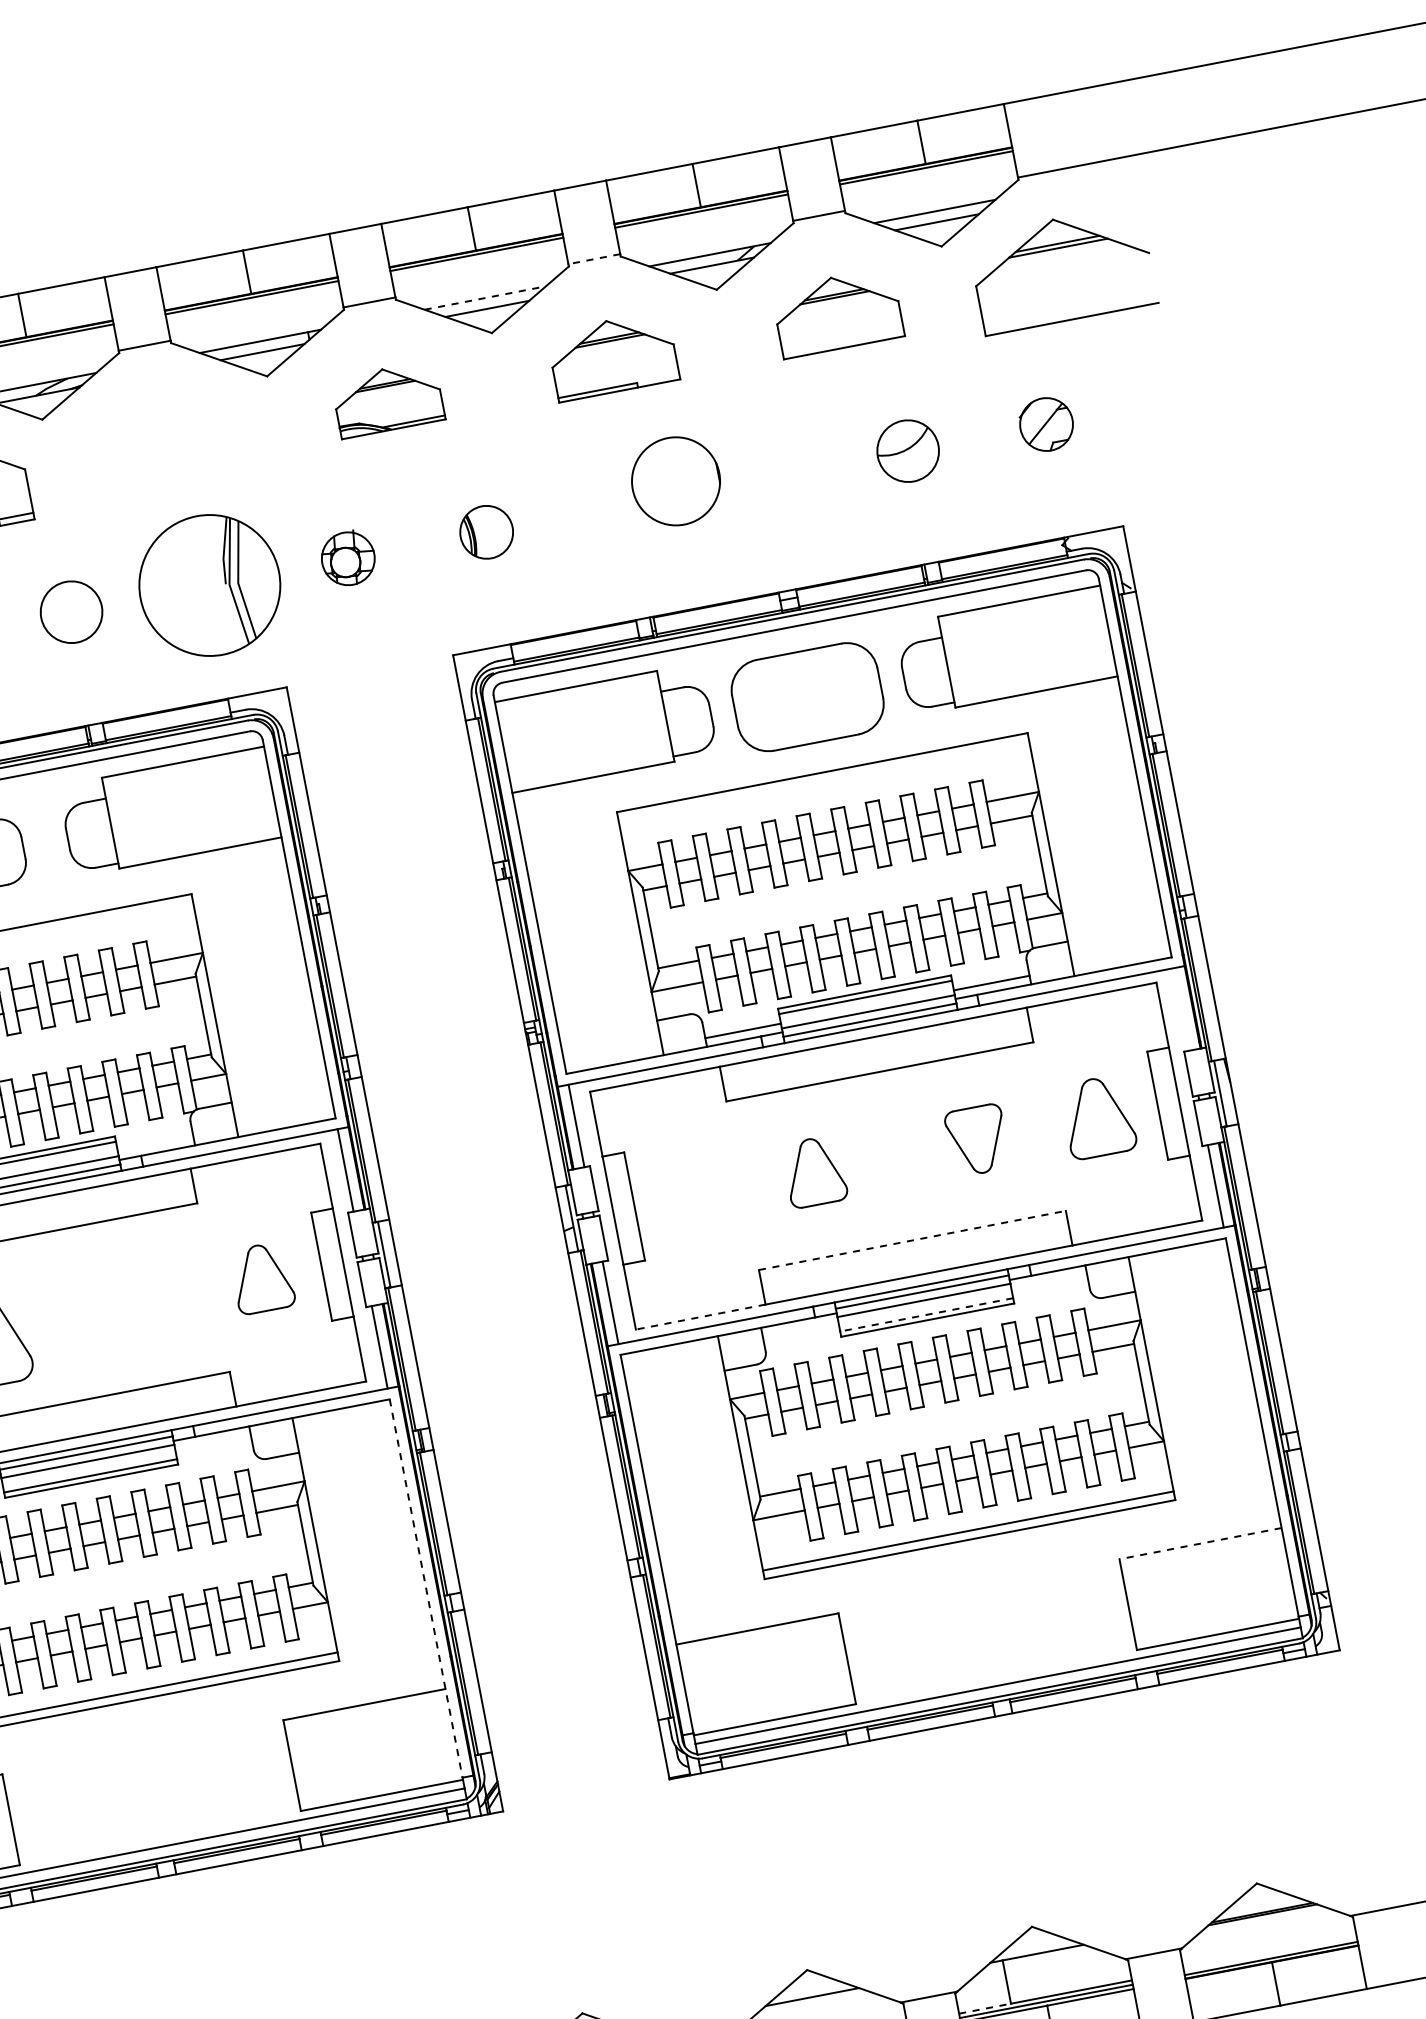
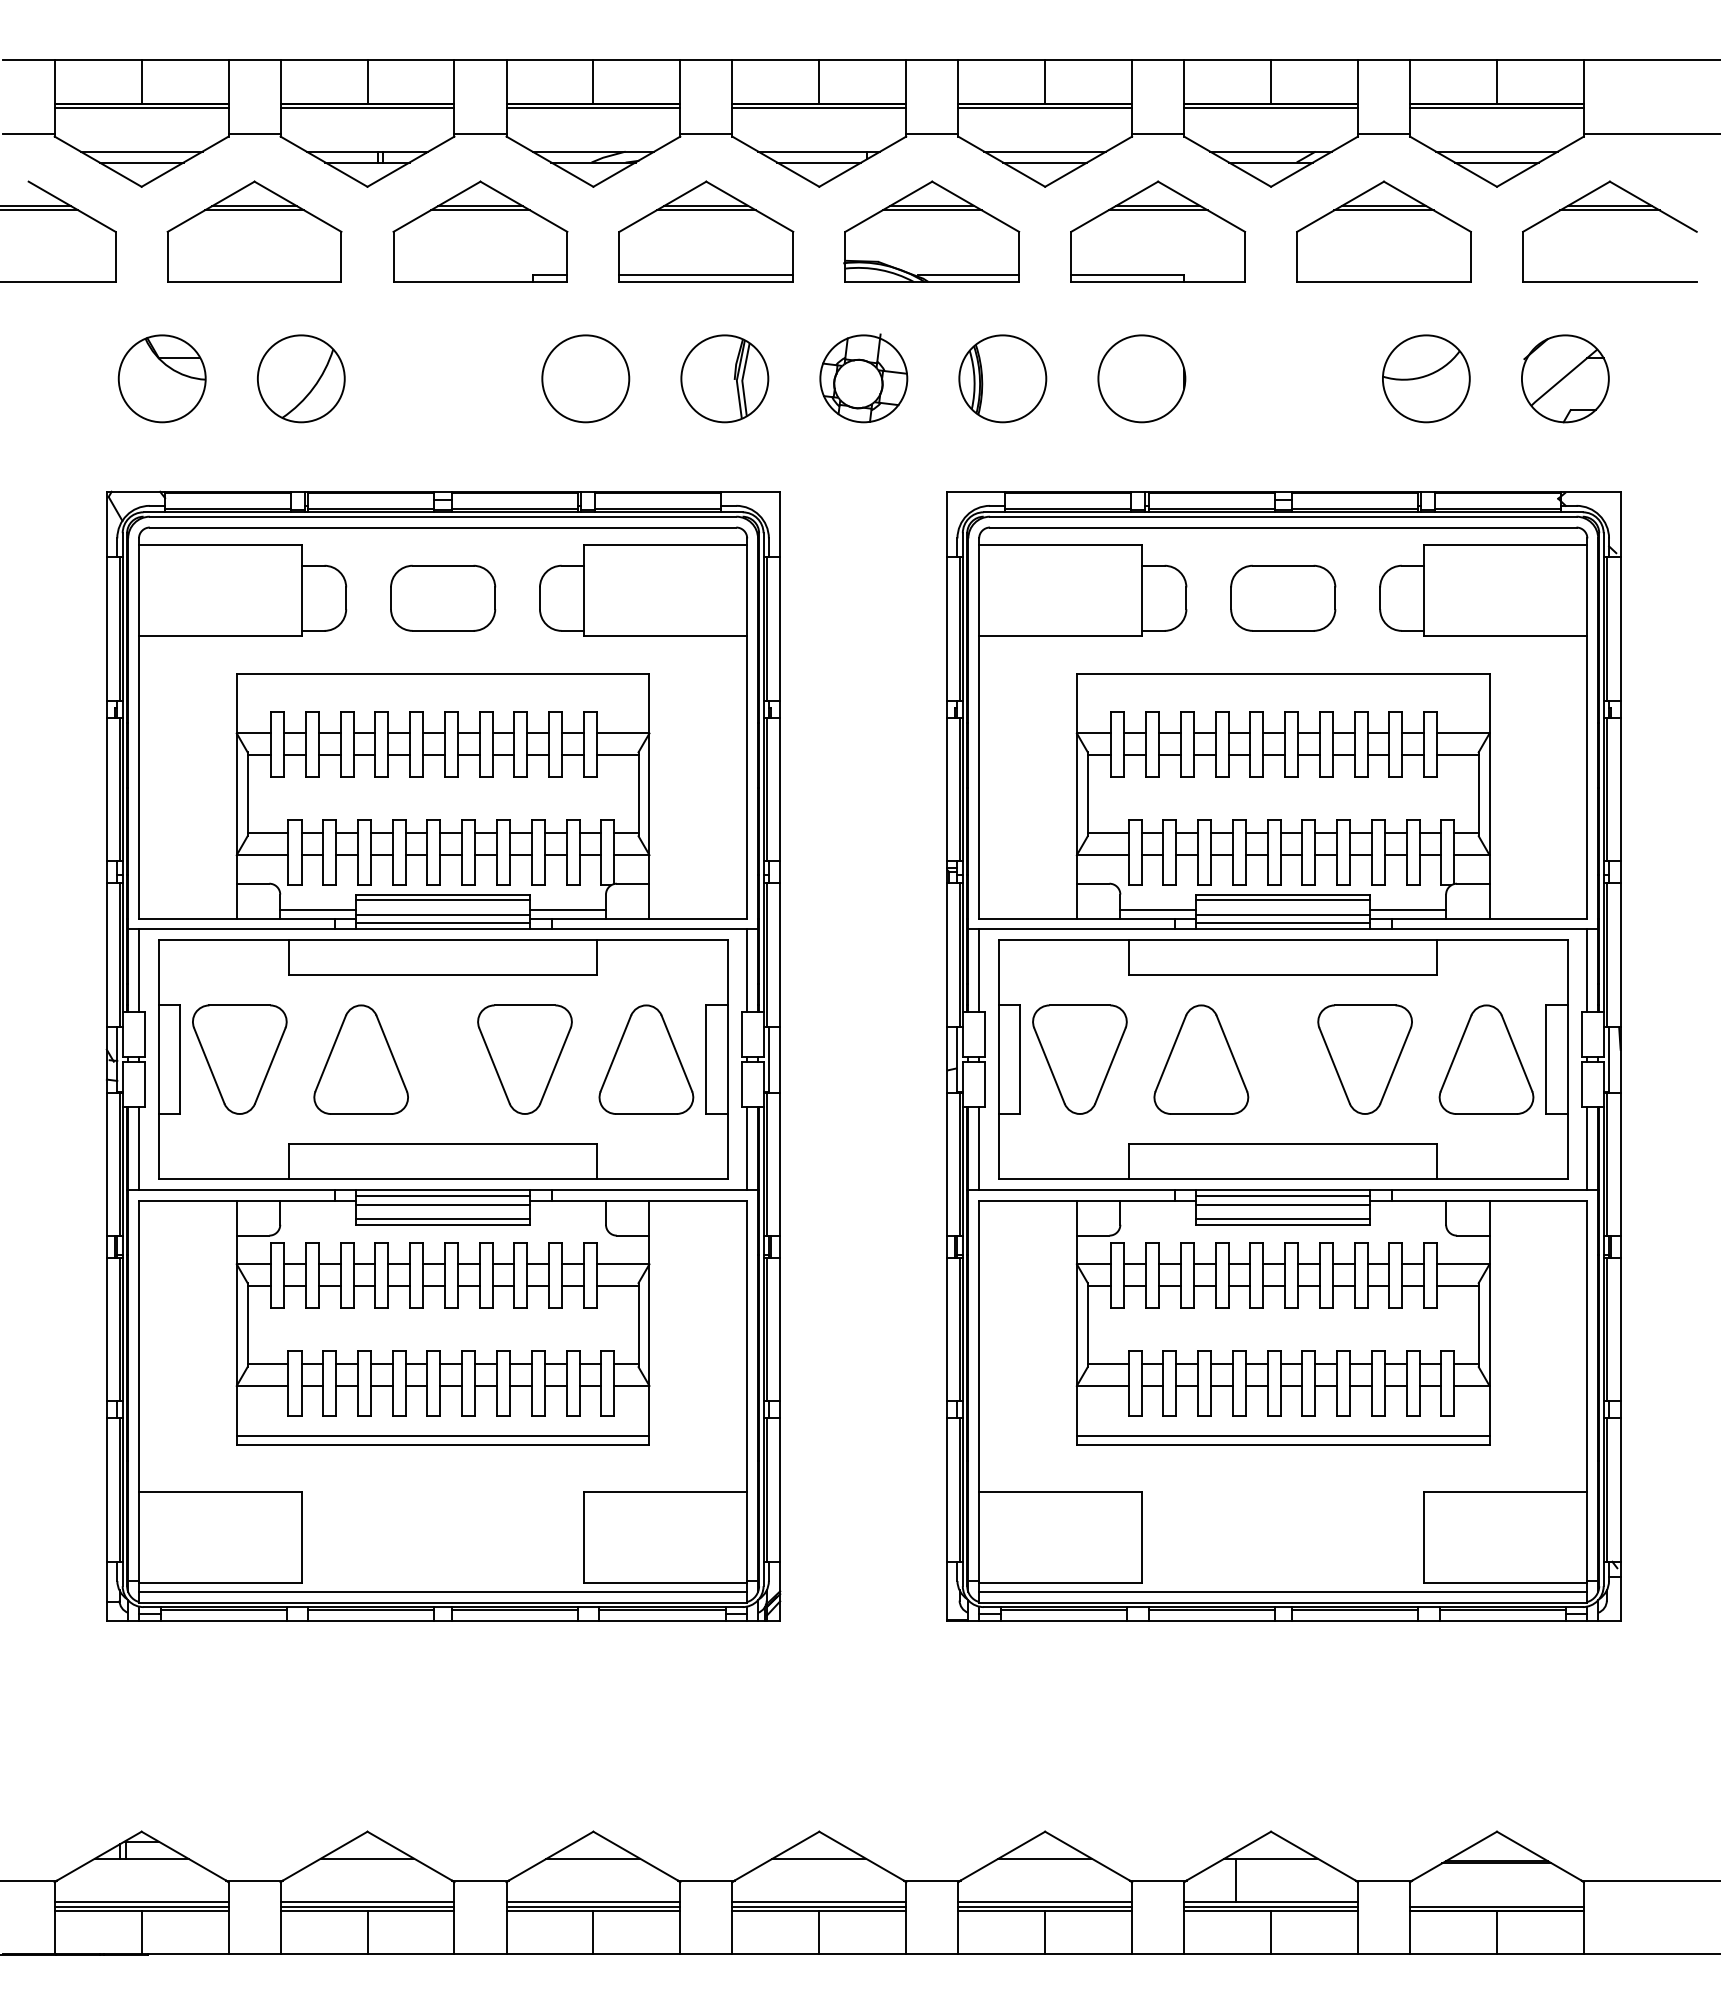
line: (593, 259) -> (1157, 134), dashed -> solid
line: (485, 297) -> (1045, 151), dashed -> solid
part: (837, 312) -> (1383, 231), size x1.43
part: (613, 355) -> (1158, 231), size x1.43
part: (387, 399) -> (931, 231), size x1.67
part: (1046, 424) -> (1565, 378), size x1.67
part: (163, 442) -> (706, 231), added
part: (908, 450) -> (1426, 378), size x1.43
part: (675, 481) -> (1141, 378), moved
part: (486, 532) -> (1002, 378), size x1.67
part: (347, 558) -> (863, 378), size x1.67
part: (209, 585) -> (724, 378), size x0.62
circle: (71, 611) -> (585, 378), size x1.43
part: (807, 696) -> (1283, 597), size x0.71
line: (1181, 1009) -> (1587, 970), added
part: (1098, 1117) -> (1486, 1059), size x1.43
part: (977, 1140) -> (1364, 1059), size x1.67
line: (155, 1143) -> (567, 909), added
part: (814, 1171) -> (1201, 1059), size x1.67
part: (693, 1195) -> (1079, 1059), added
line: (912, 1240) -> (1283, 1144), dashed -> solid
part: (262, 1277) -> (646, 1059), size x1.67
part: (141, 1301) -> (524, 1059), added
line: (927, 1315) -> (1283, 1219), dashed -> solid
line: (700, 1317) -> (1063, 1179), dashed -> solid
line: (1200, 1543) -> (1505, 1491), dashed -> solid
line: (426, 1589) -> (747, 1391), dashed -> solid
line: (985, 2008) -> (1210, 1902), dashed -> solid

